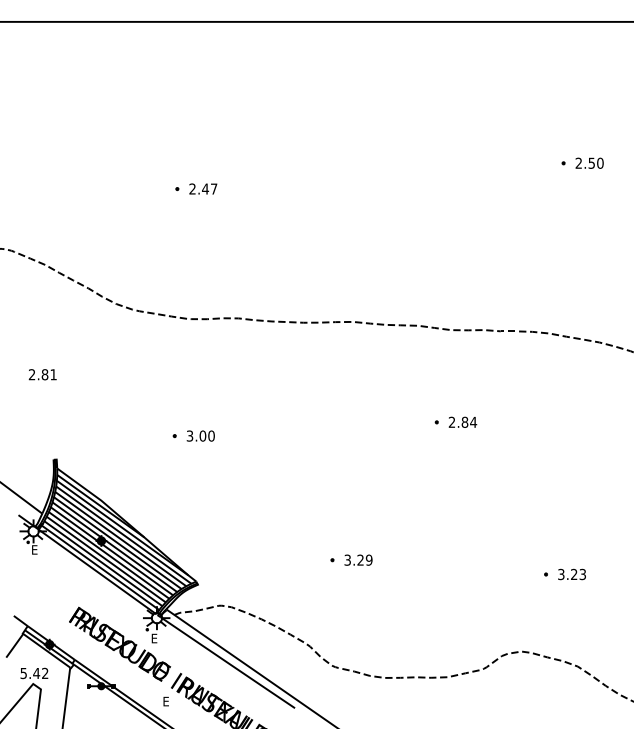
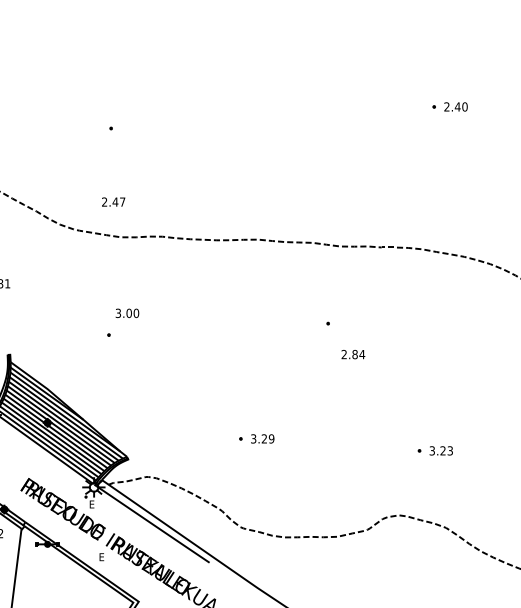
text: (591, 162) -> (457, 106), 2.50 -> 2.40
text: (203, 188) -> (113, 201), moved
text: (462, 421) -> (353, 353), moved
text: (200, 435) -> (127, 312), moved

